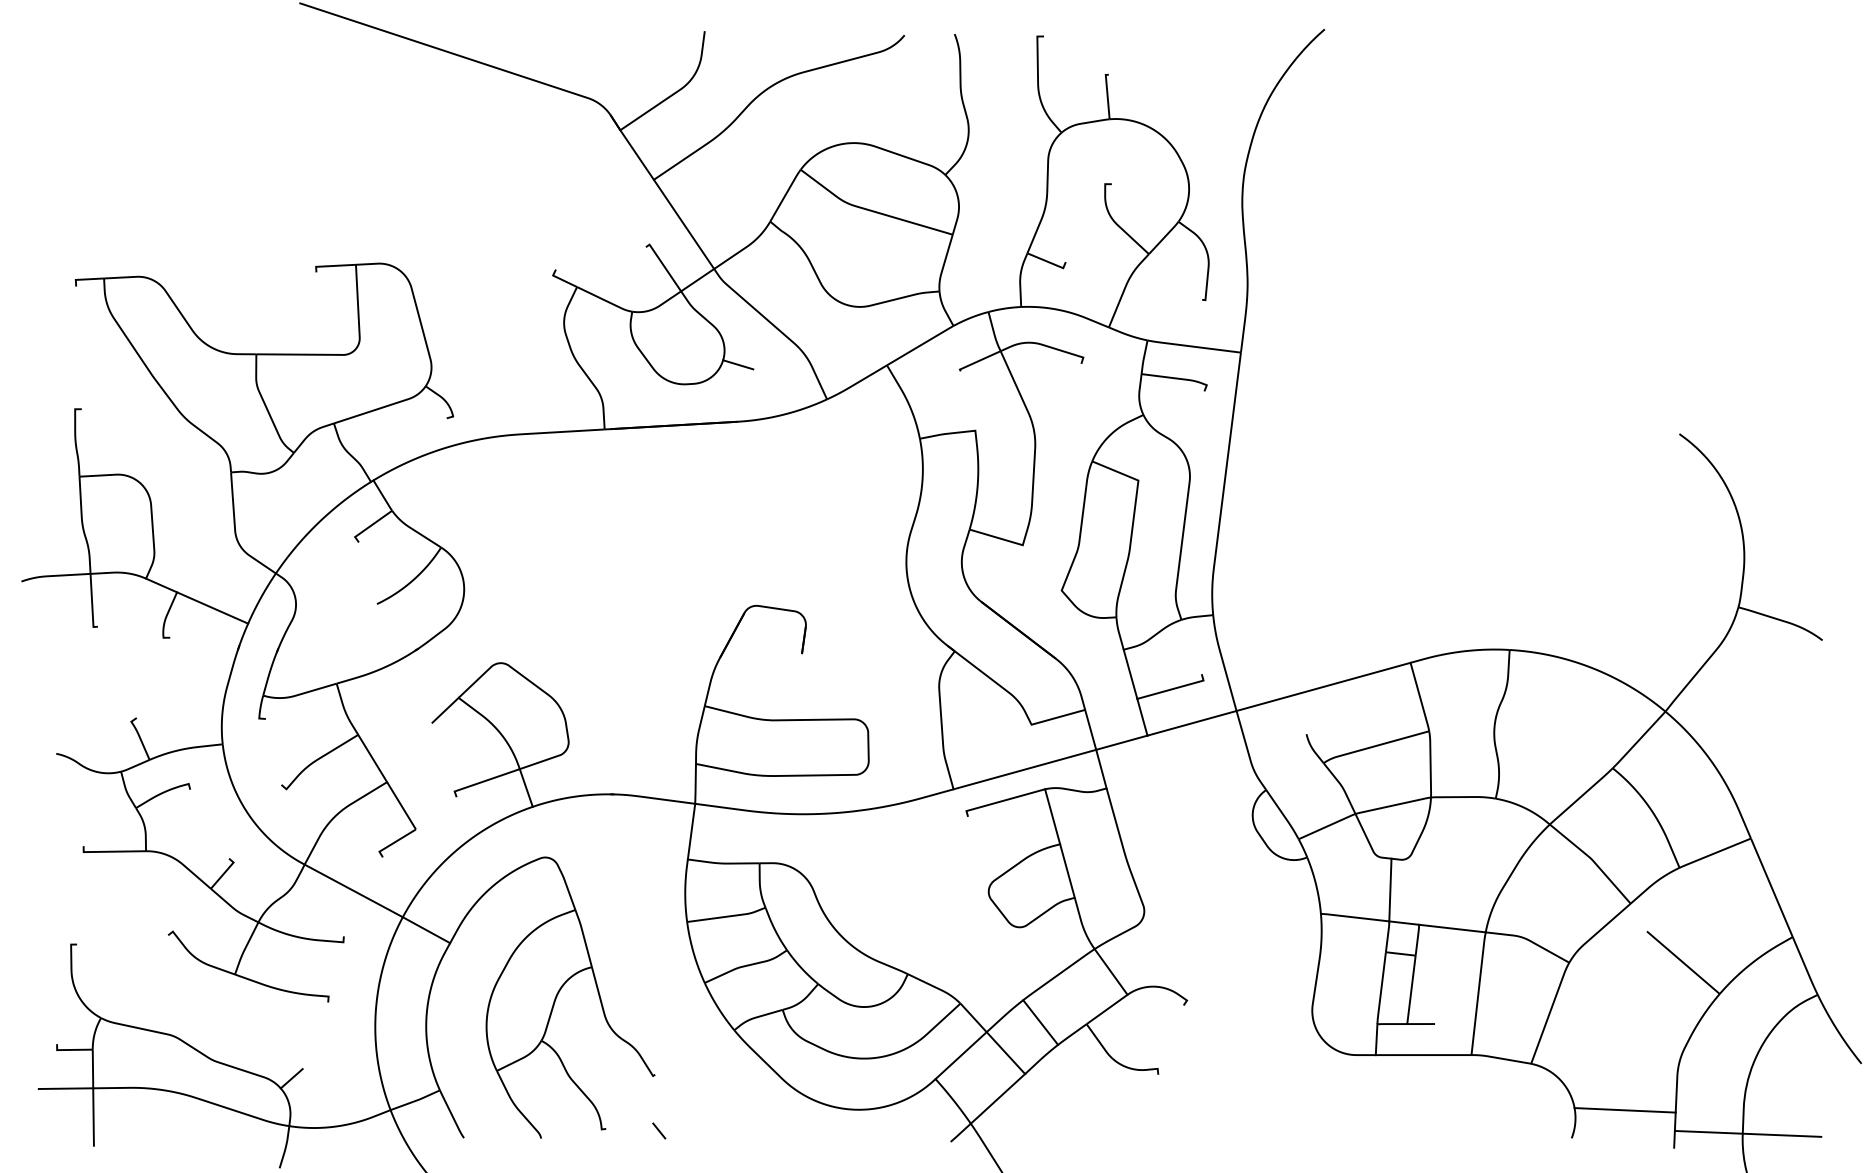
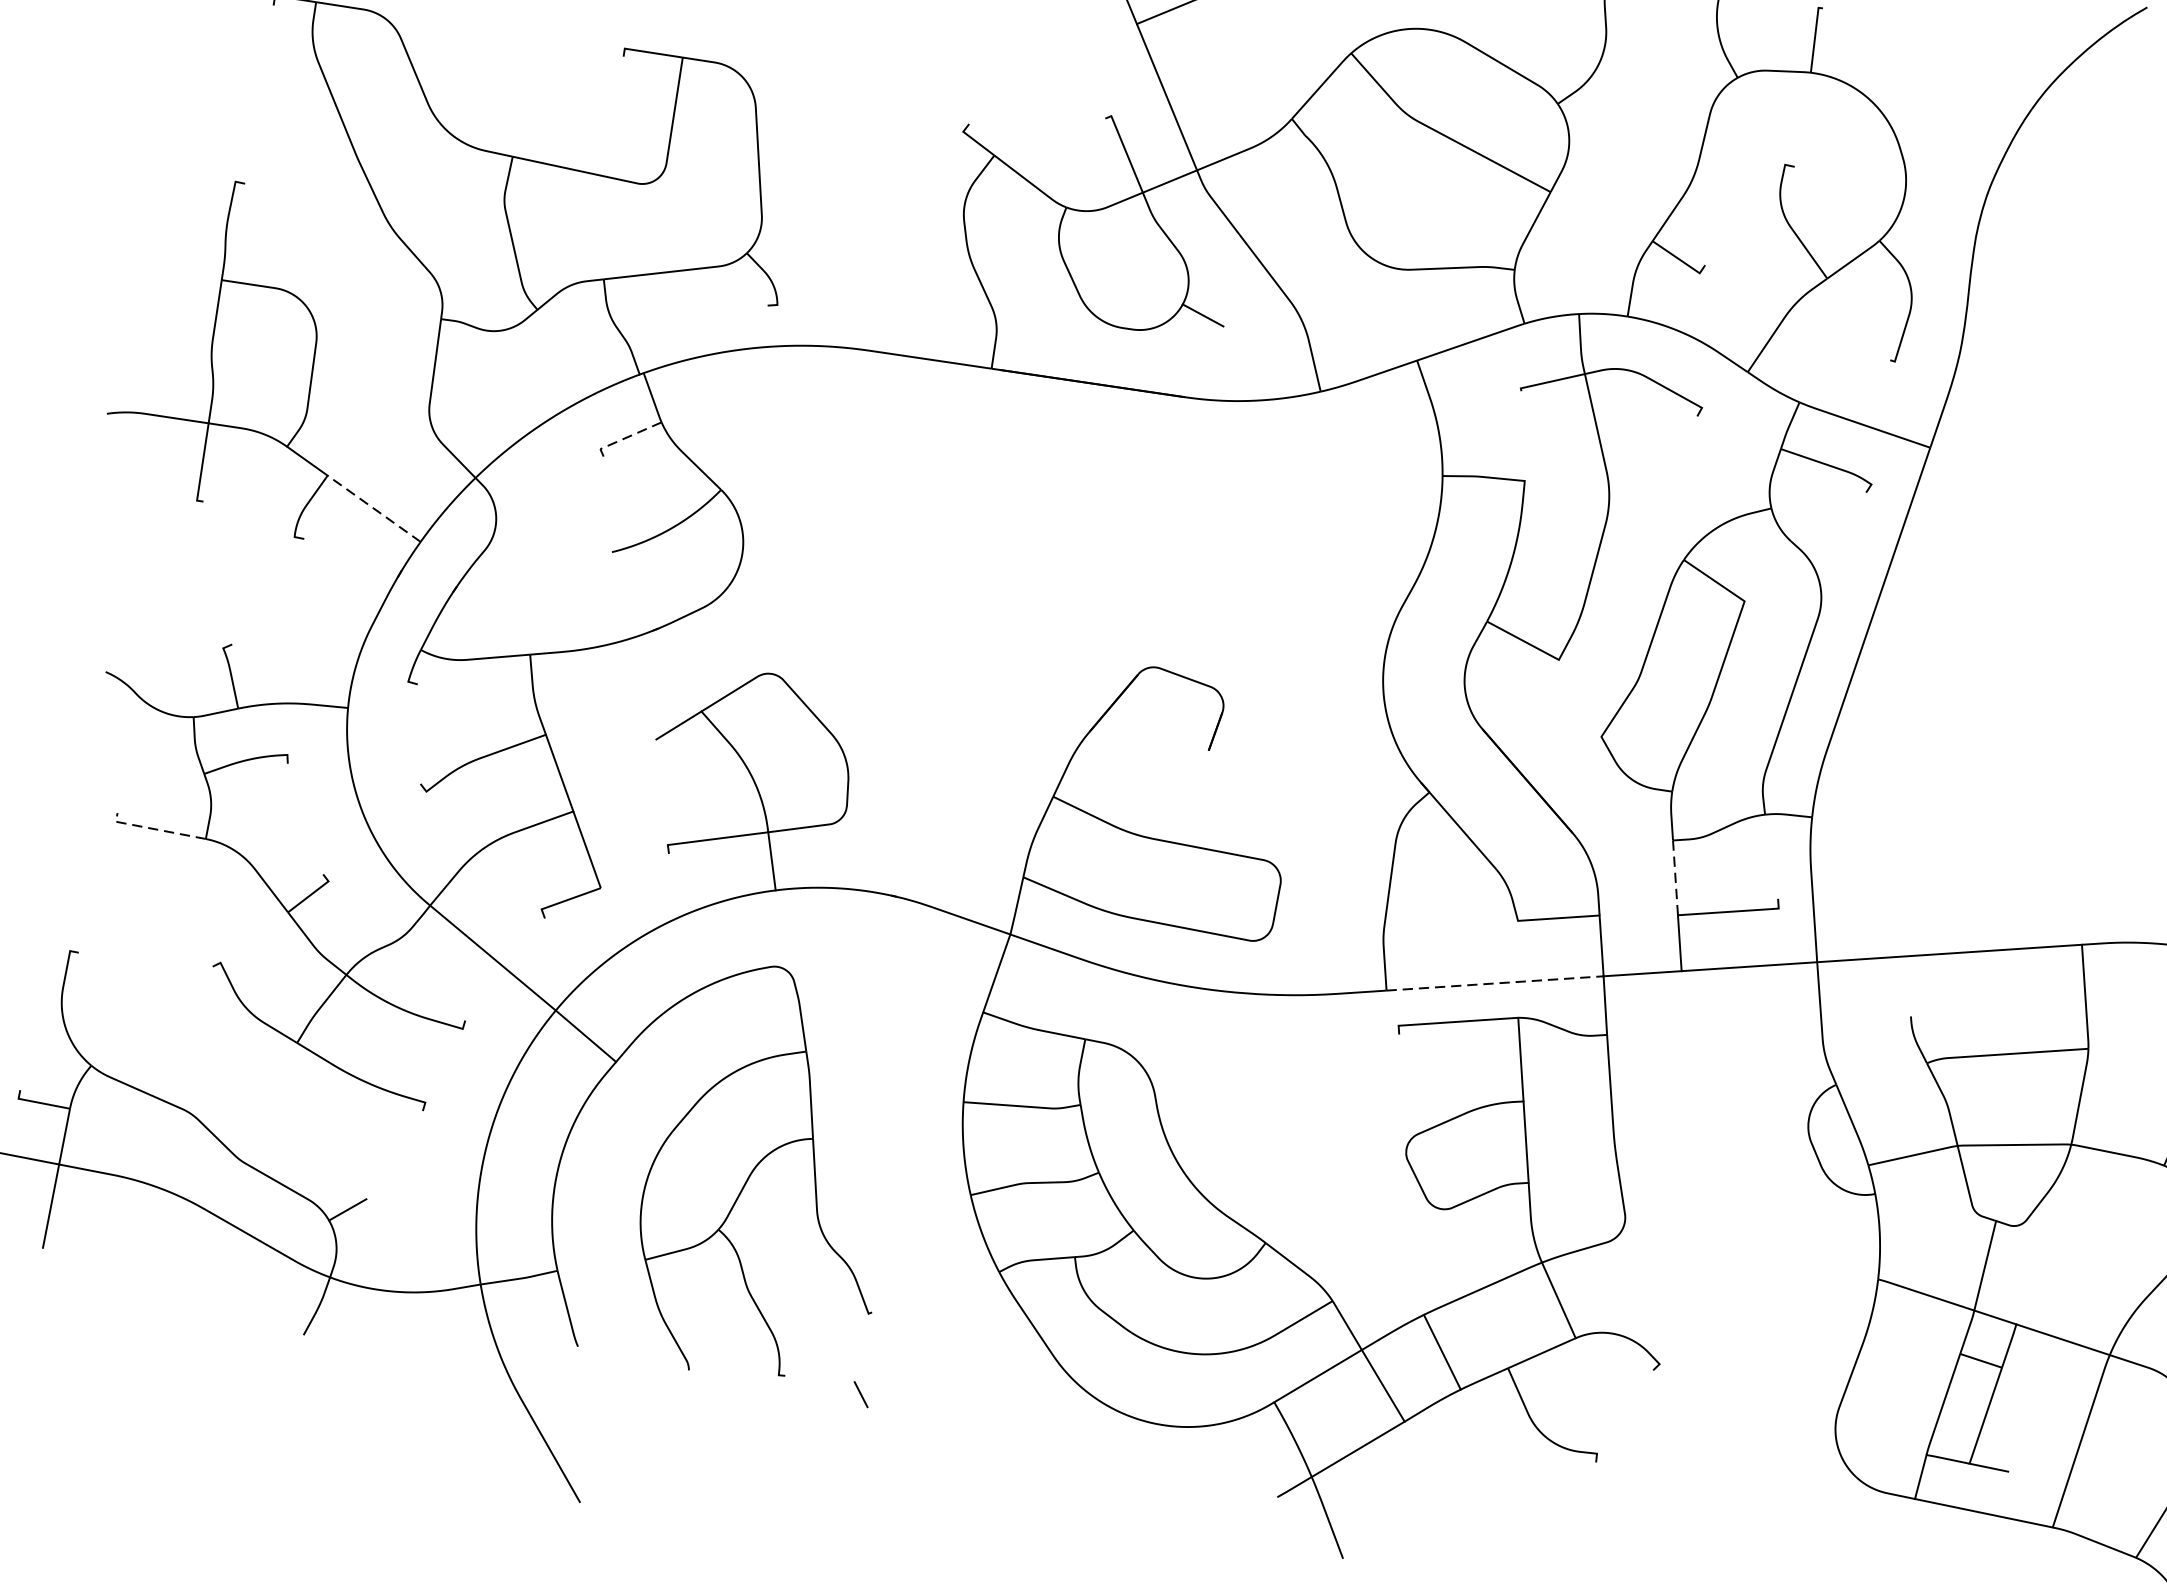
line: (370, 526) -> (625, 438), solid -> dashed
line: (212, 608) -> (373, 509), solid -> dashed
line: (1130, 673) -> (1675, 876), solid -> dashed
line: (1025, 769) -> (1495, 983), solid -> dashed
line: (111, 851) -> (156, 829), solid -> dashed

